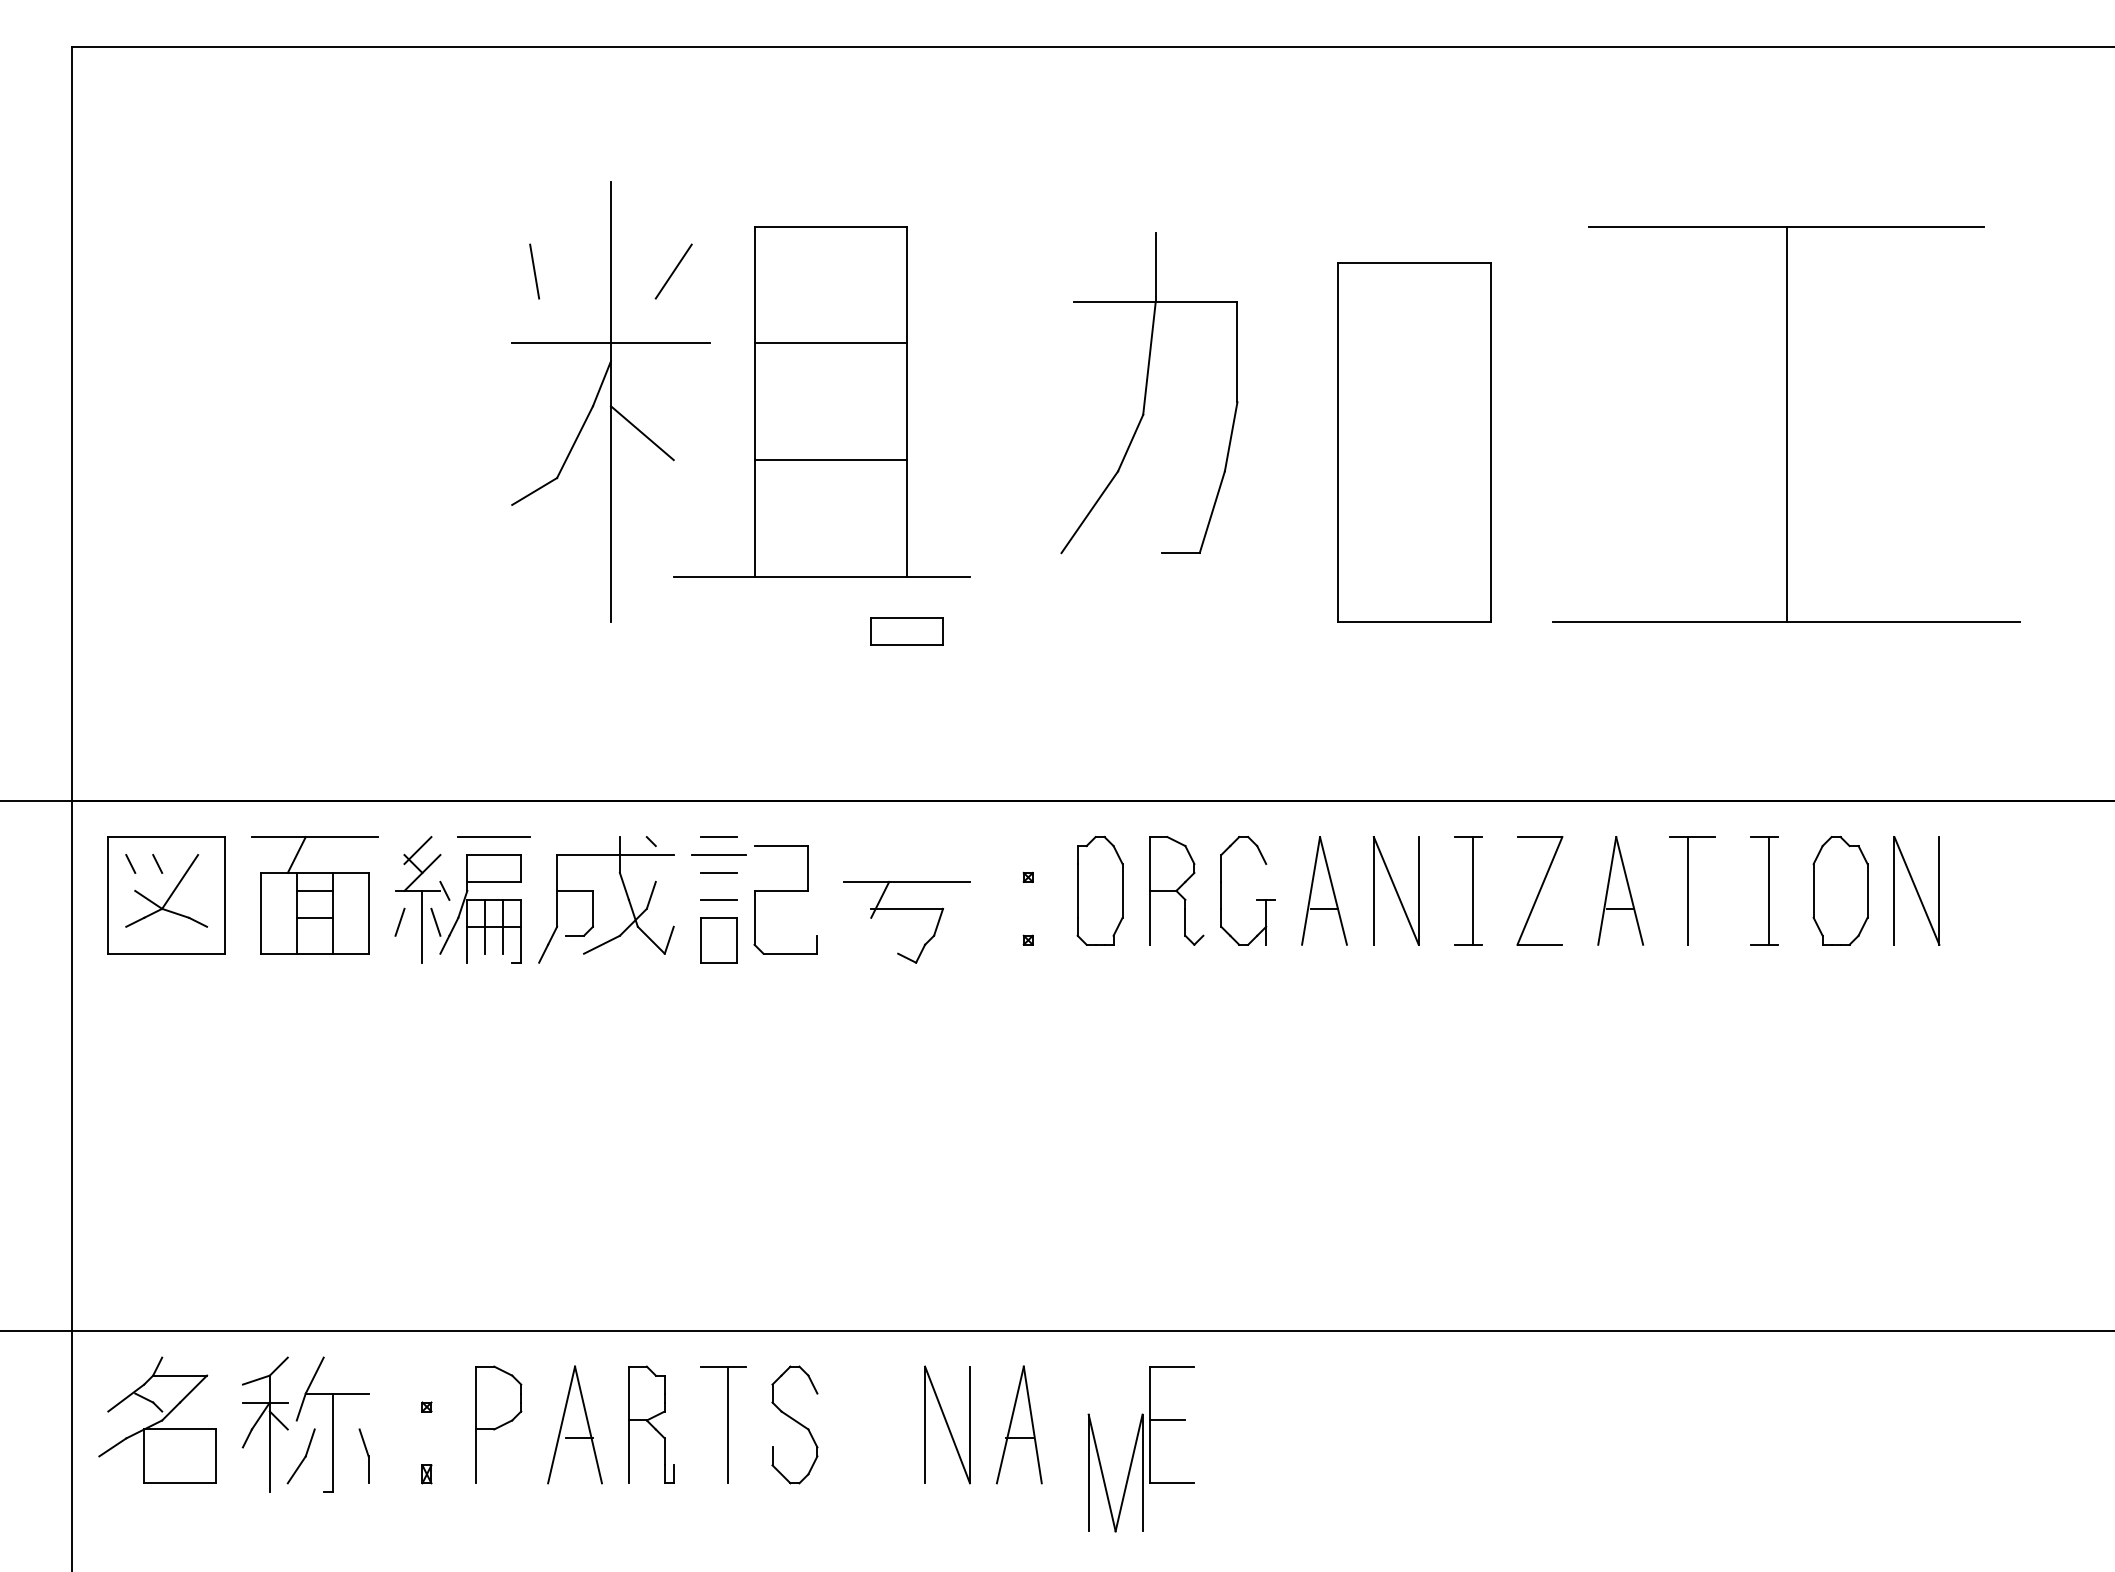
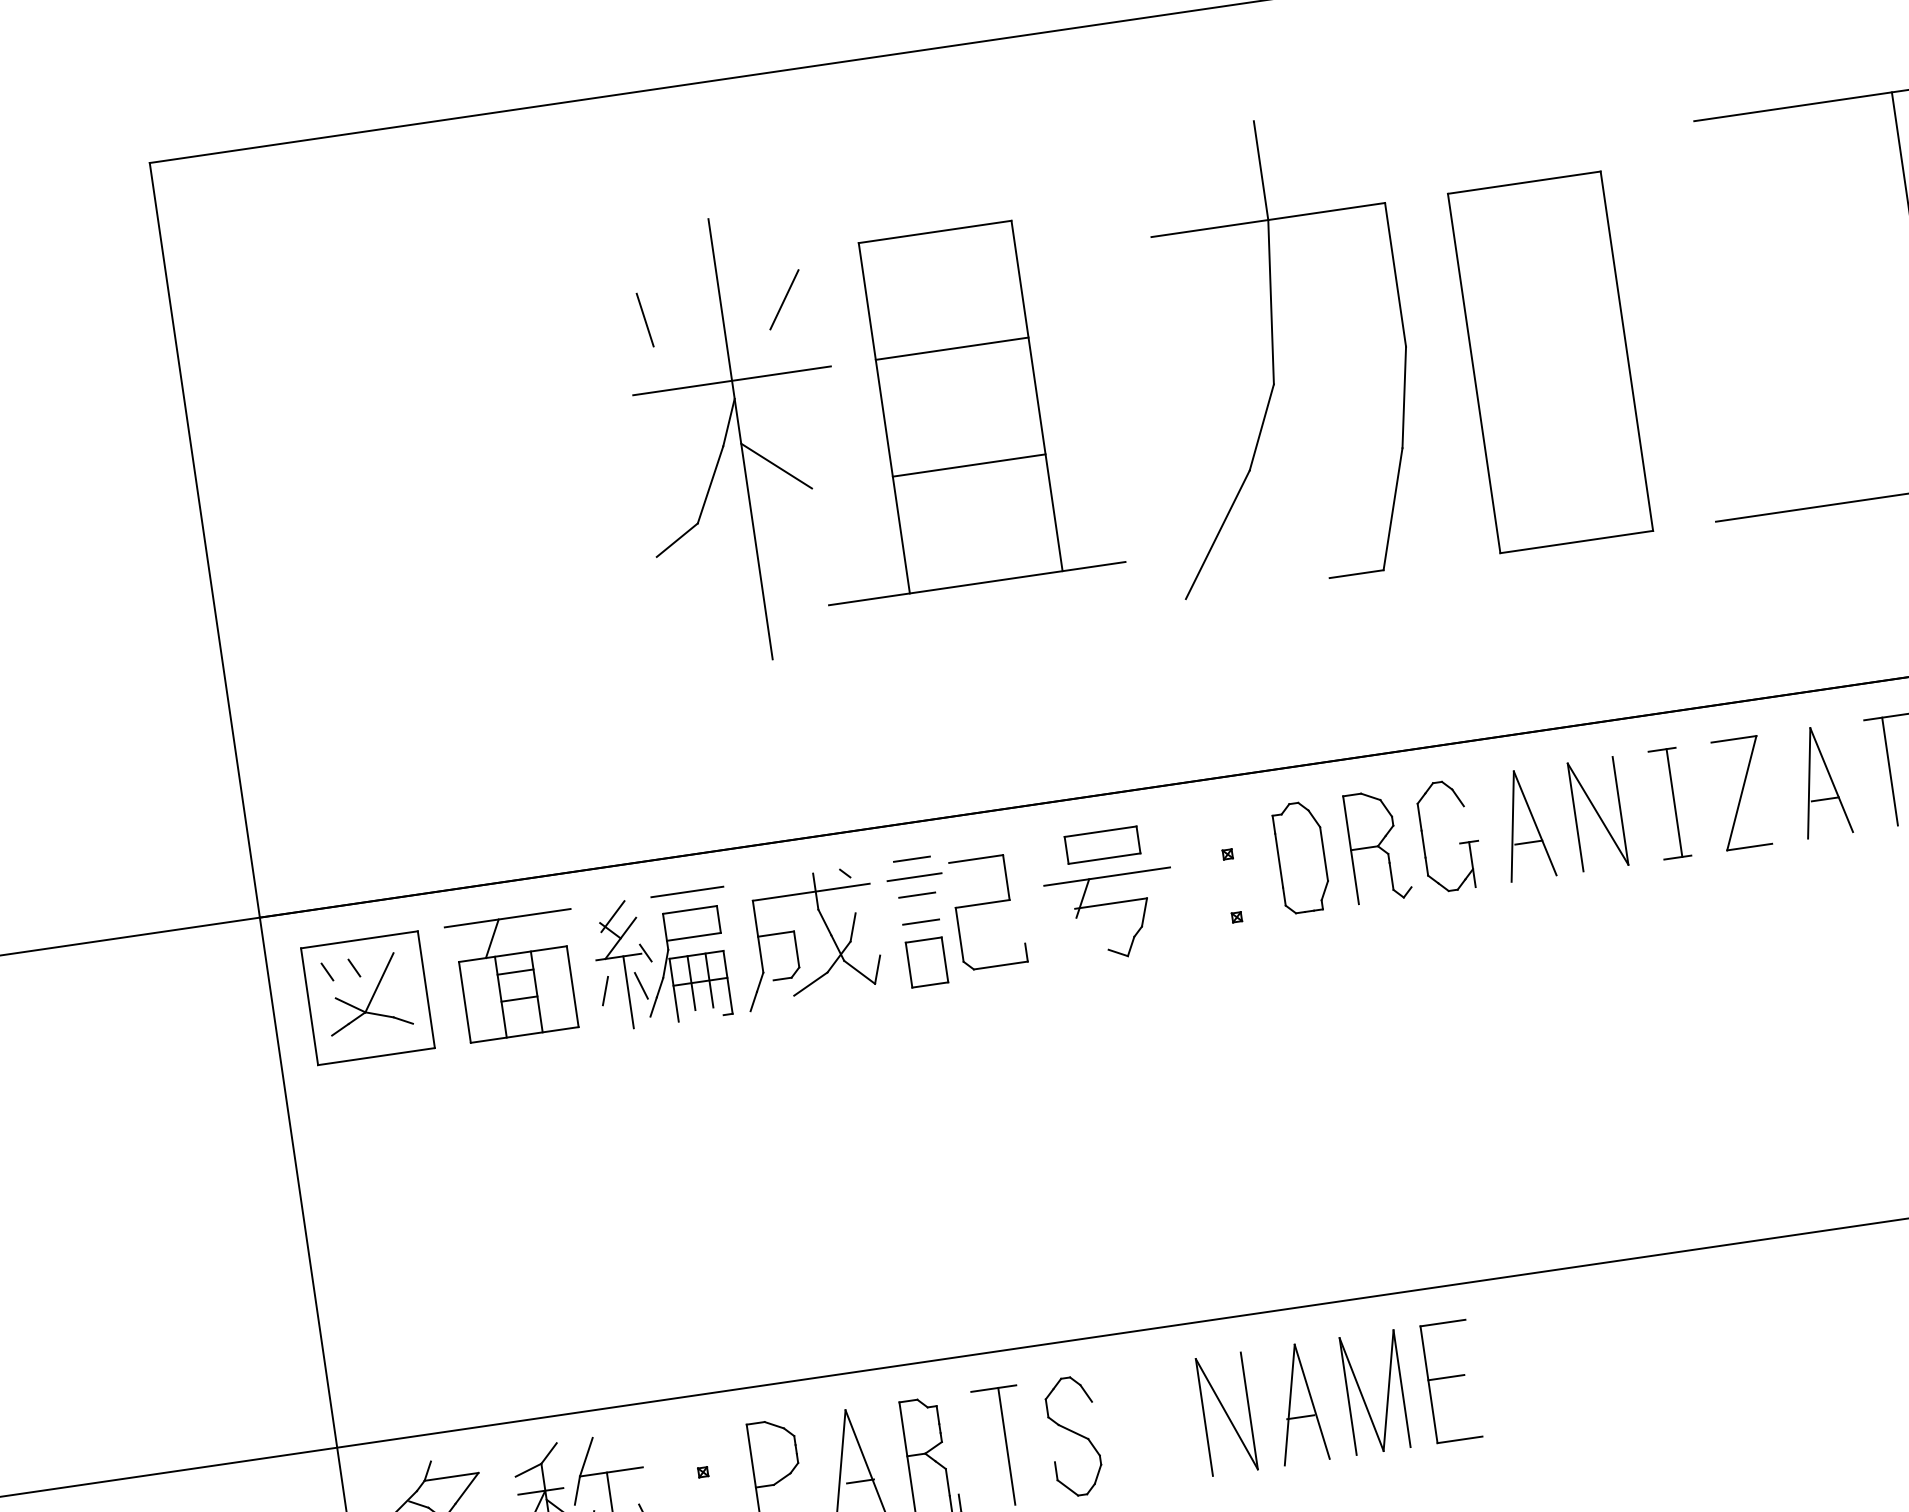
part: (1149, 392) -> (1278, 351), size x1.43
part: (906, 631) -> (1101, 845), moved
part: (1103, 1473) -> (1363, 1394), moved

